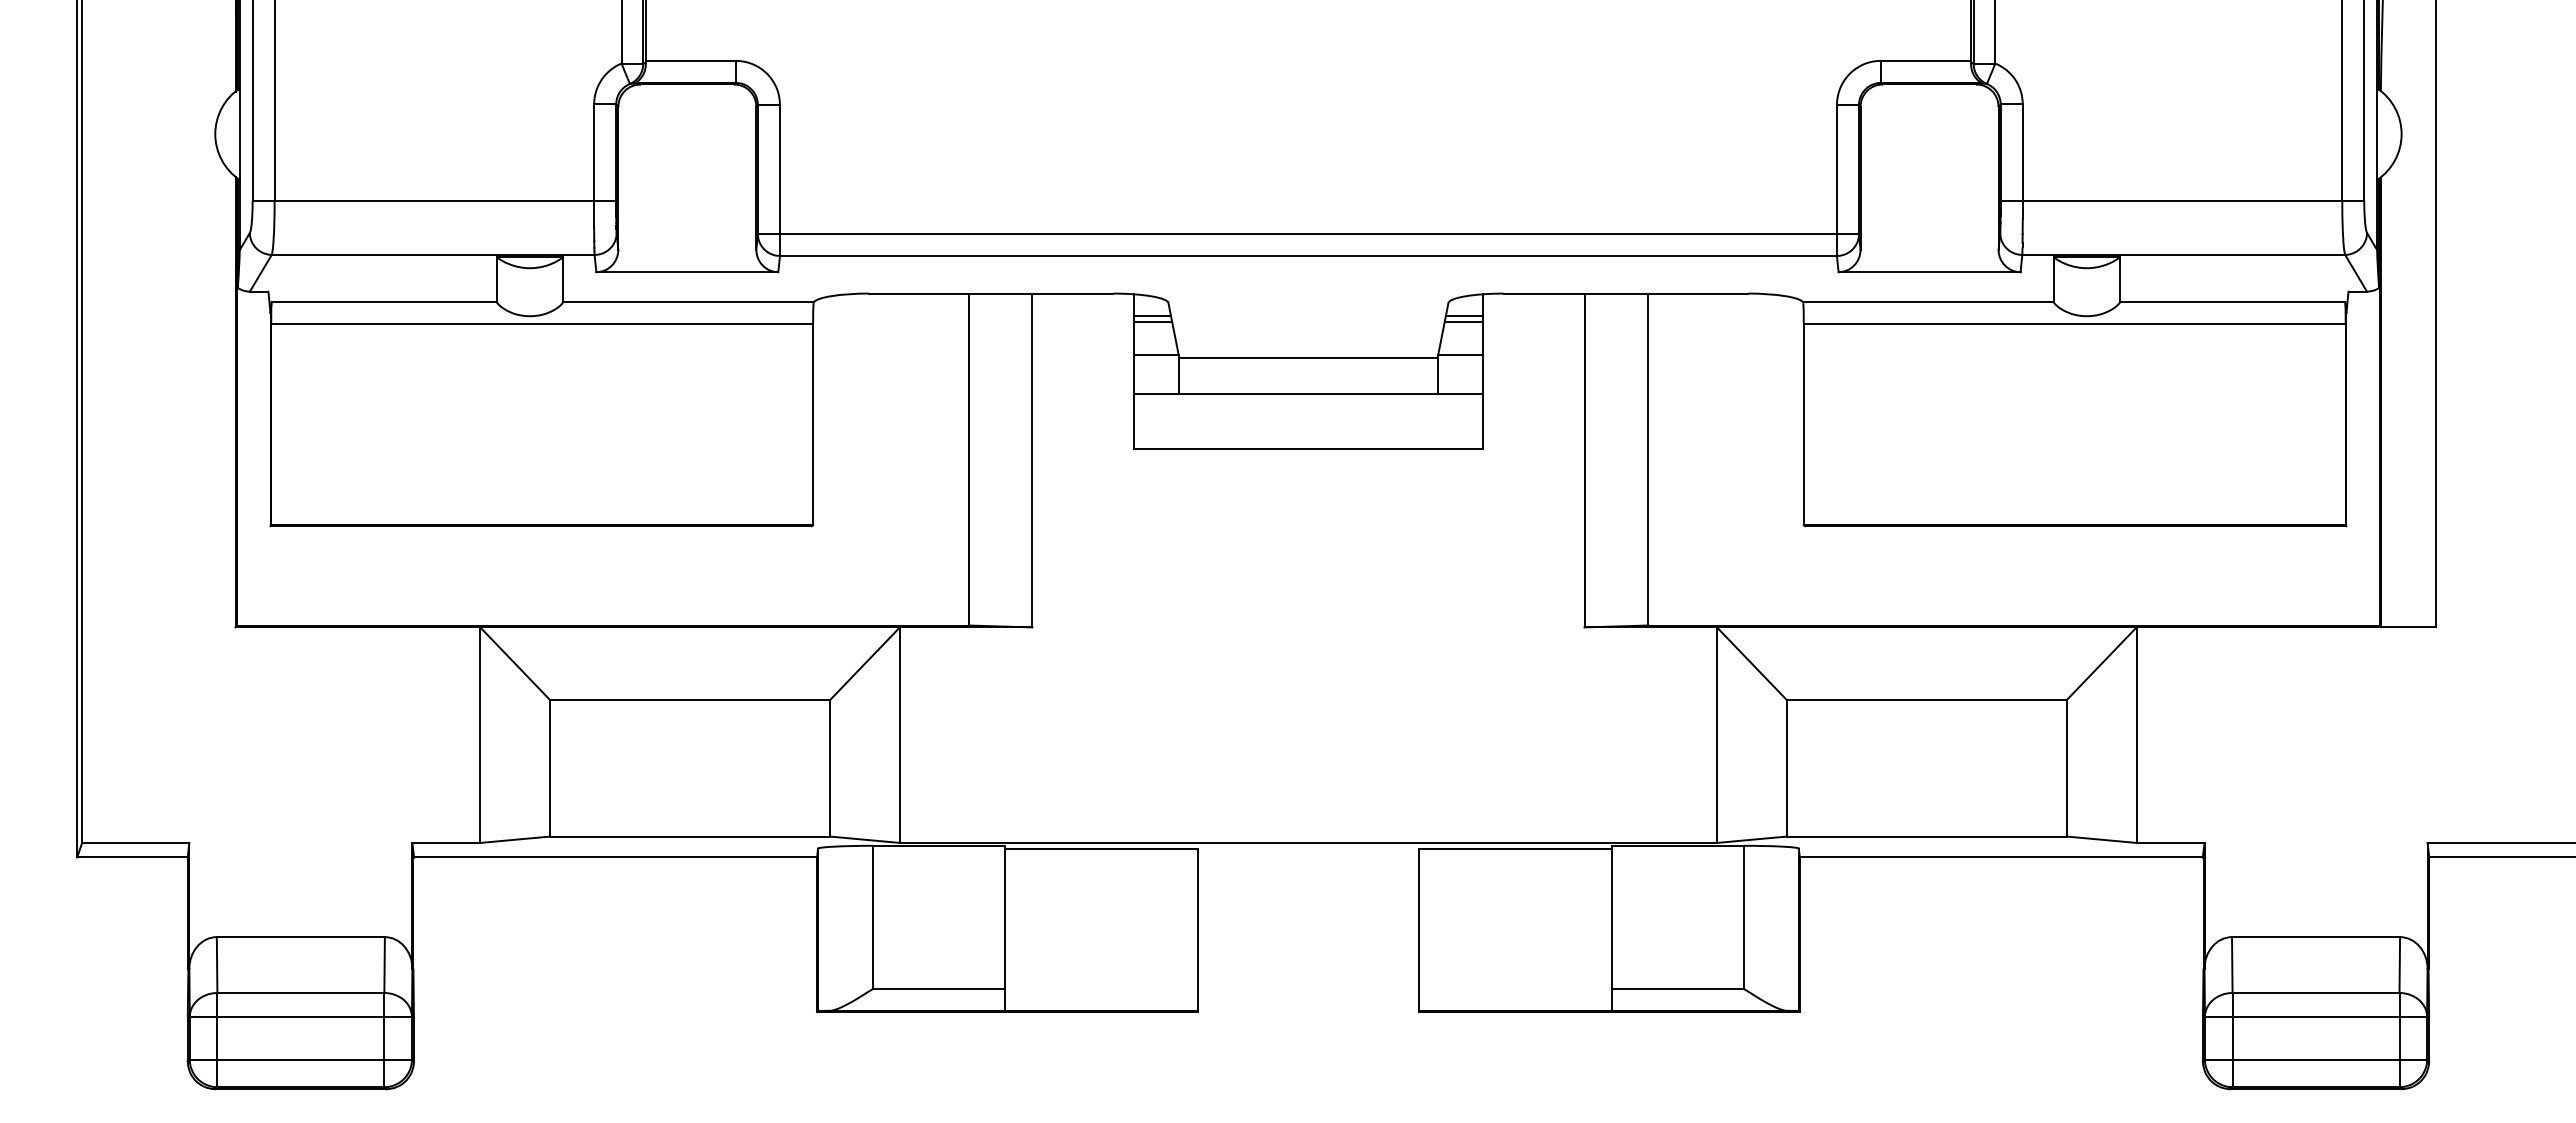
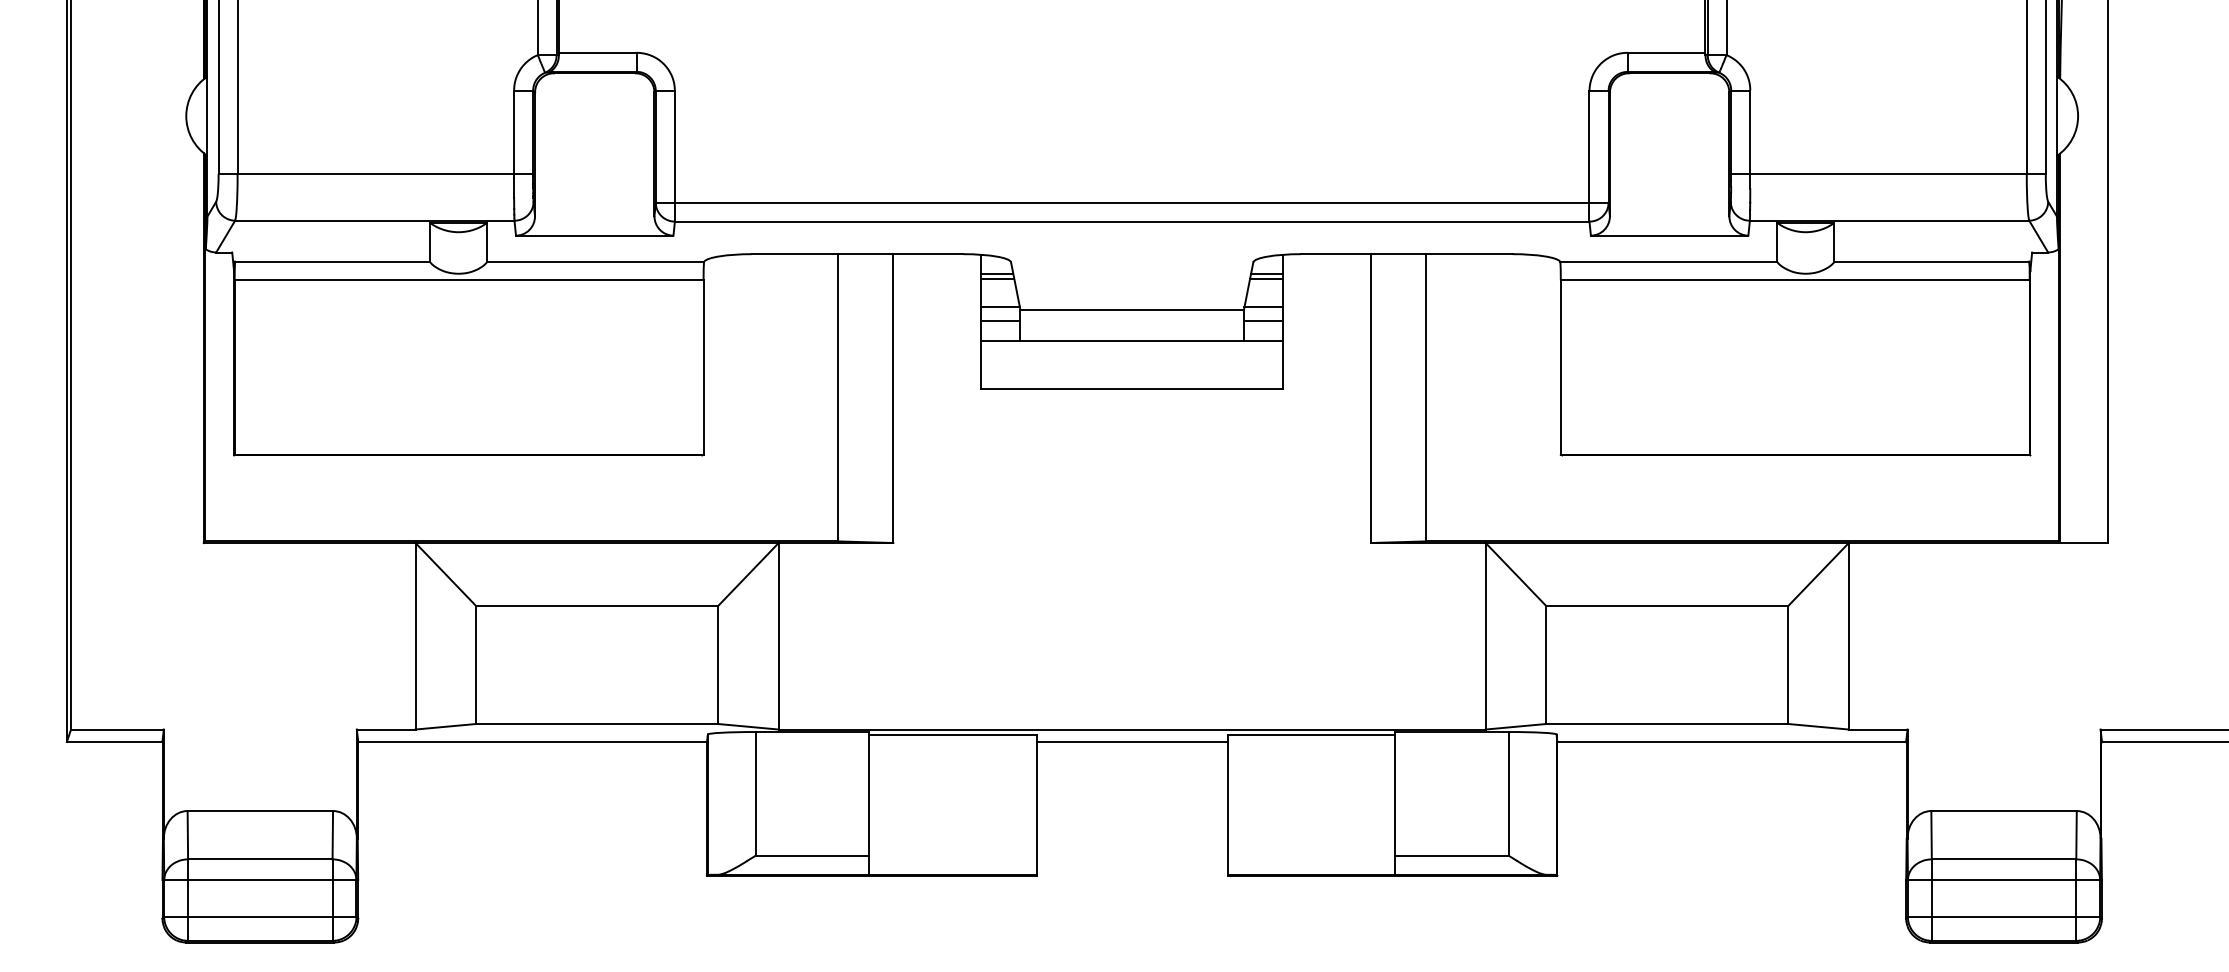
line: (1156, 370) -> (1000, 320), added
line: (1460, 370) -> (1263, 320), added
line: (1308, 857) -> (1132, 742), added

